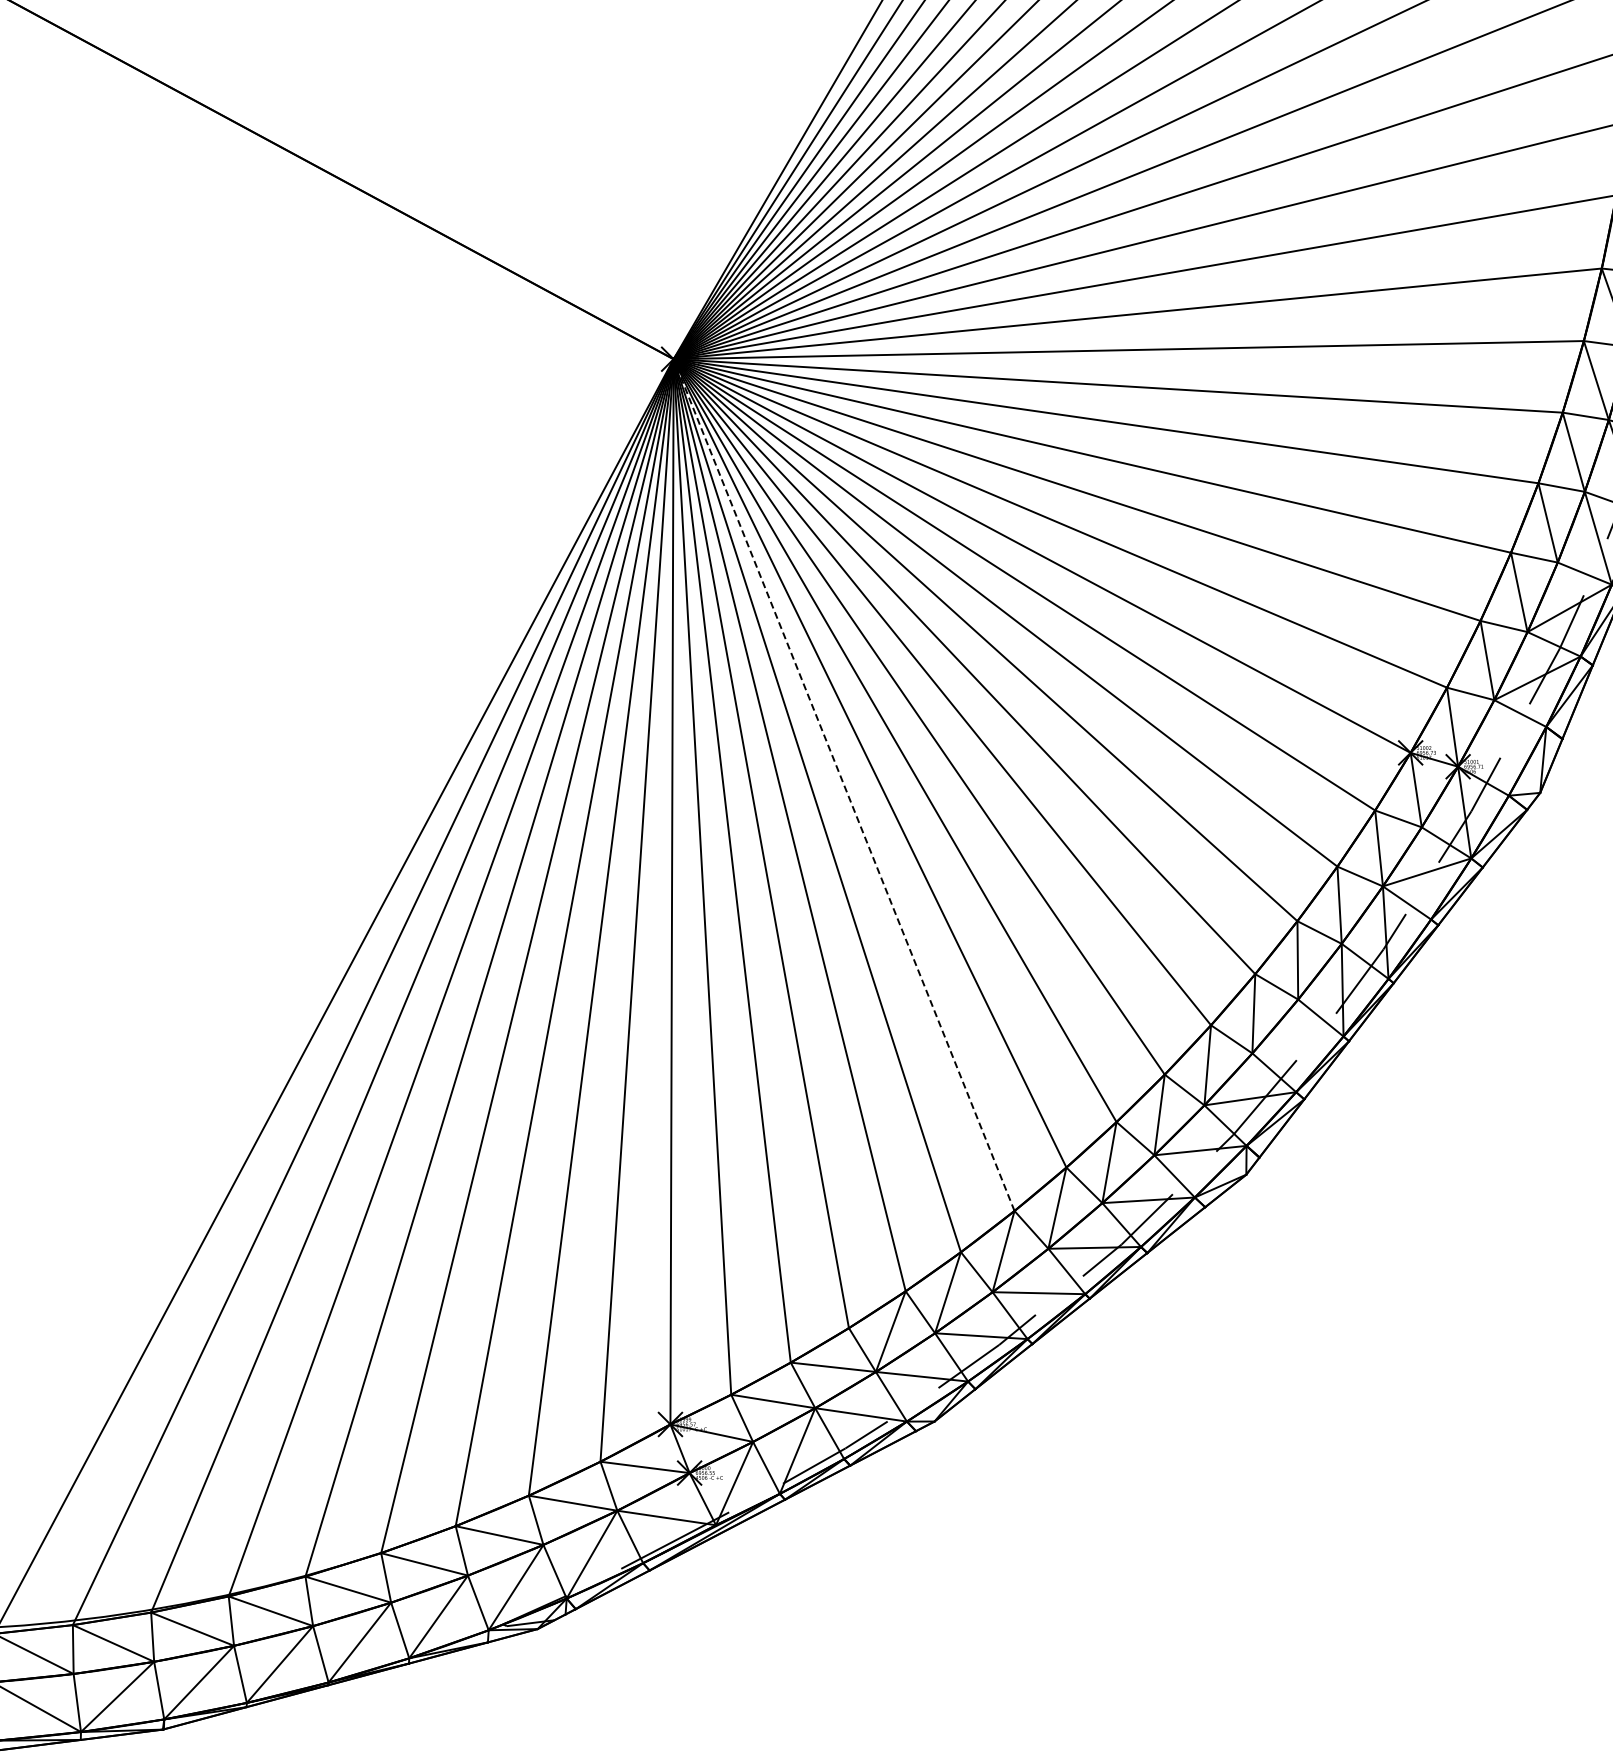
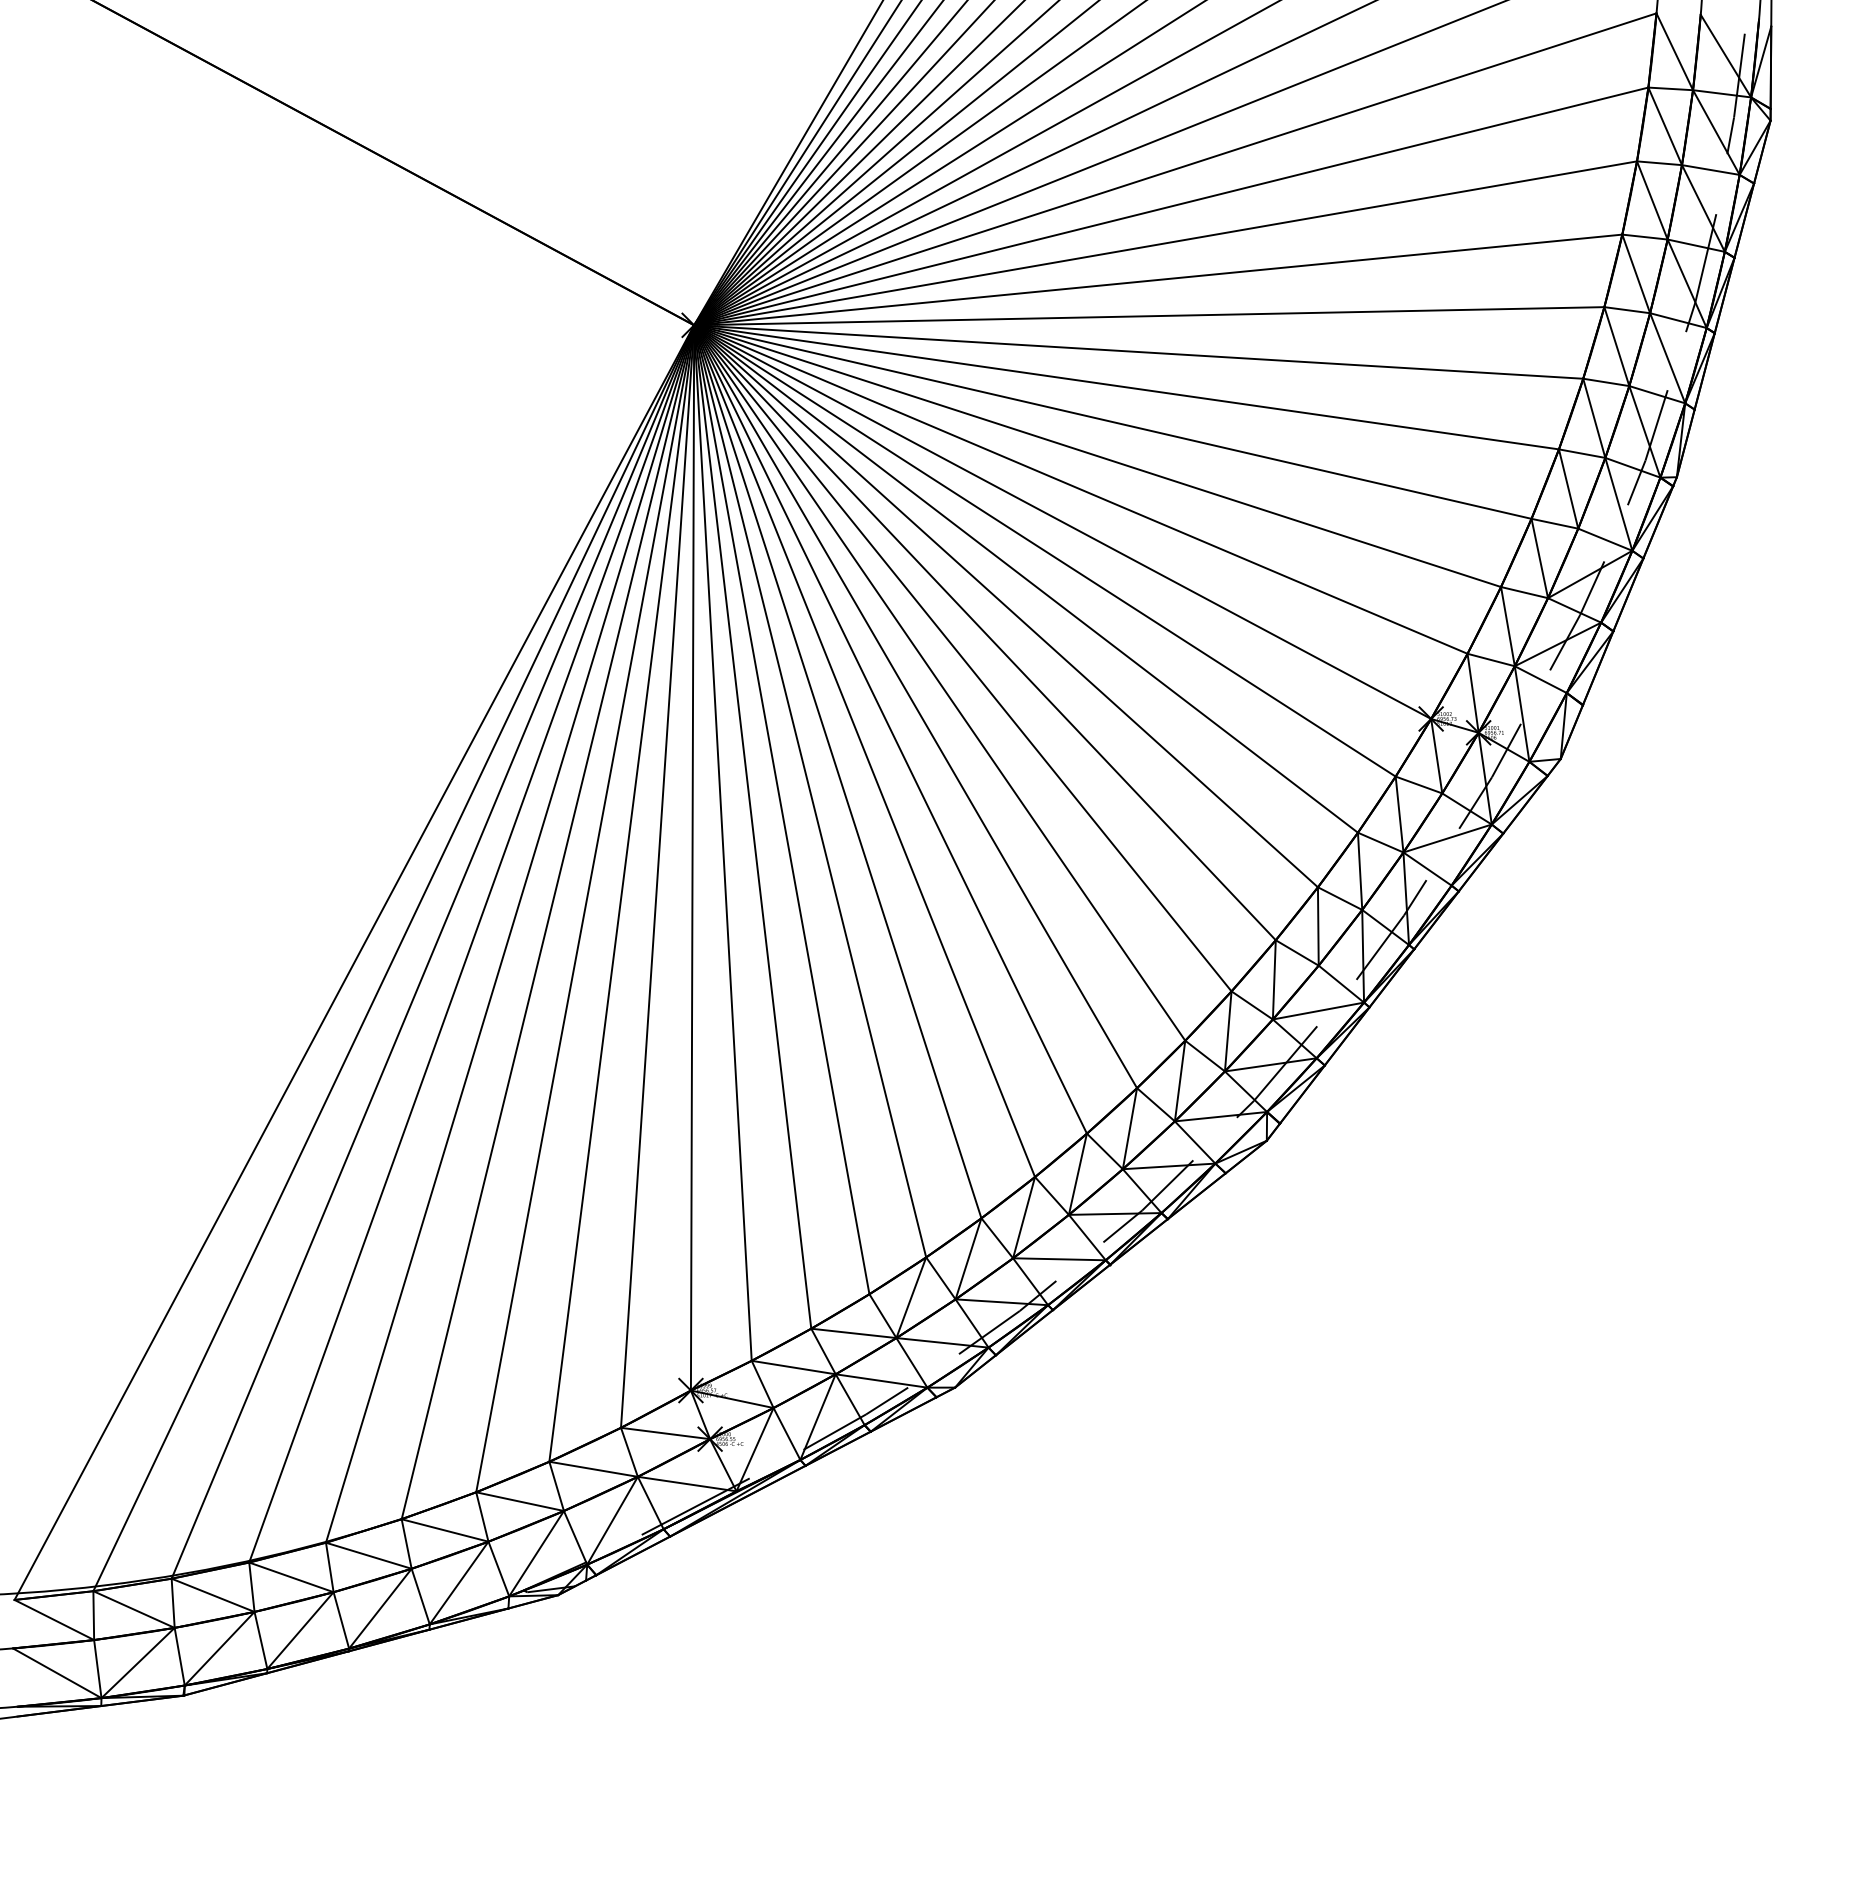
line: (1501, 747) -> (1521, 713), added
line: (844, 785) -> (864, 751), dashed -> solid
line: (1298, 1044) -> (1318, 1010), added

